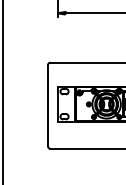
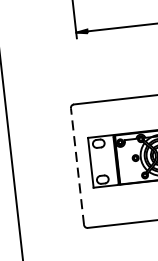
line: (48, 105) -> (78, 166), solid -> dashed

